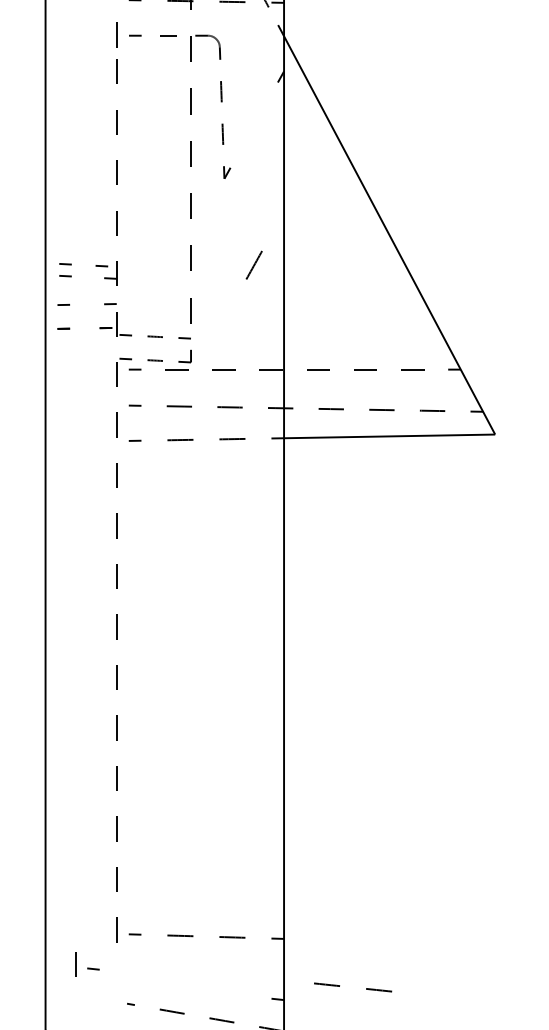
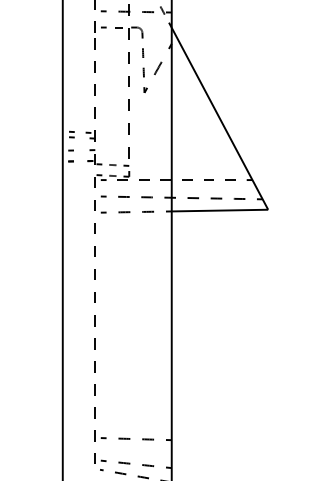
line: (255, 265) -> (158, 68), moved
part: (86, 963) -> (100, 458), moved
part: (353, 987) -> (136, 464), moved

